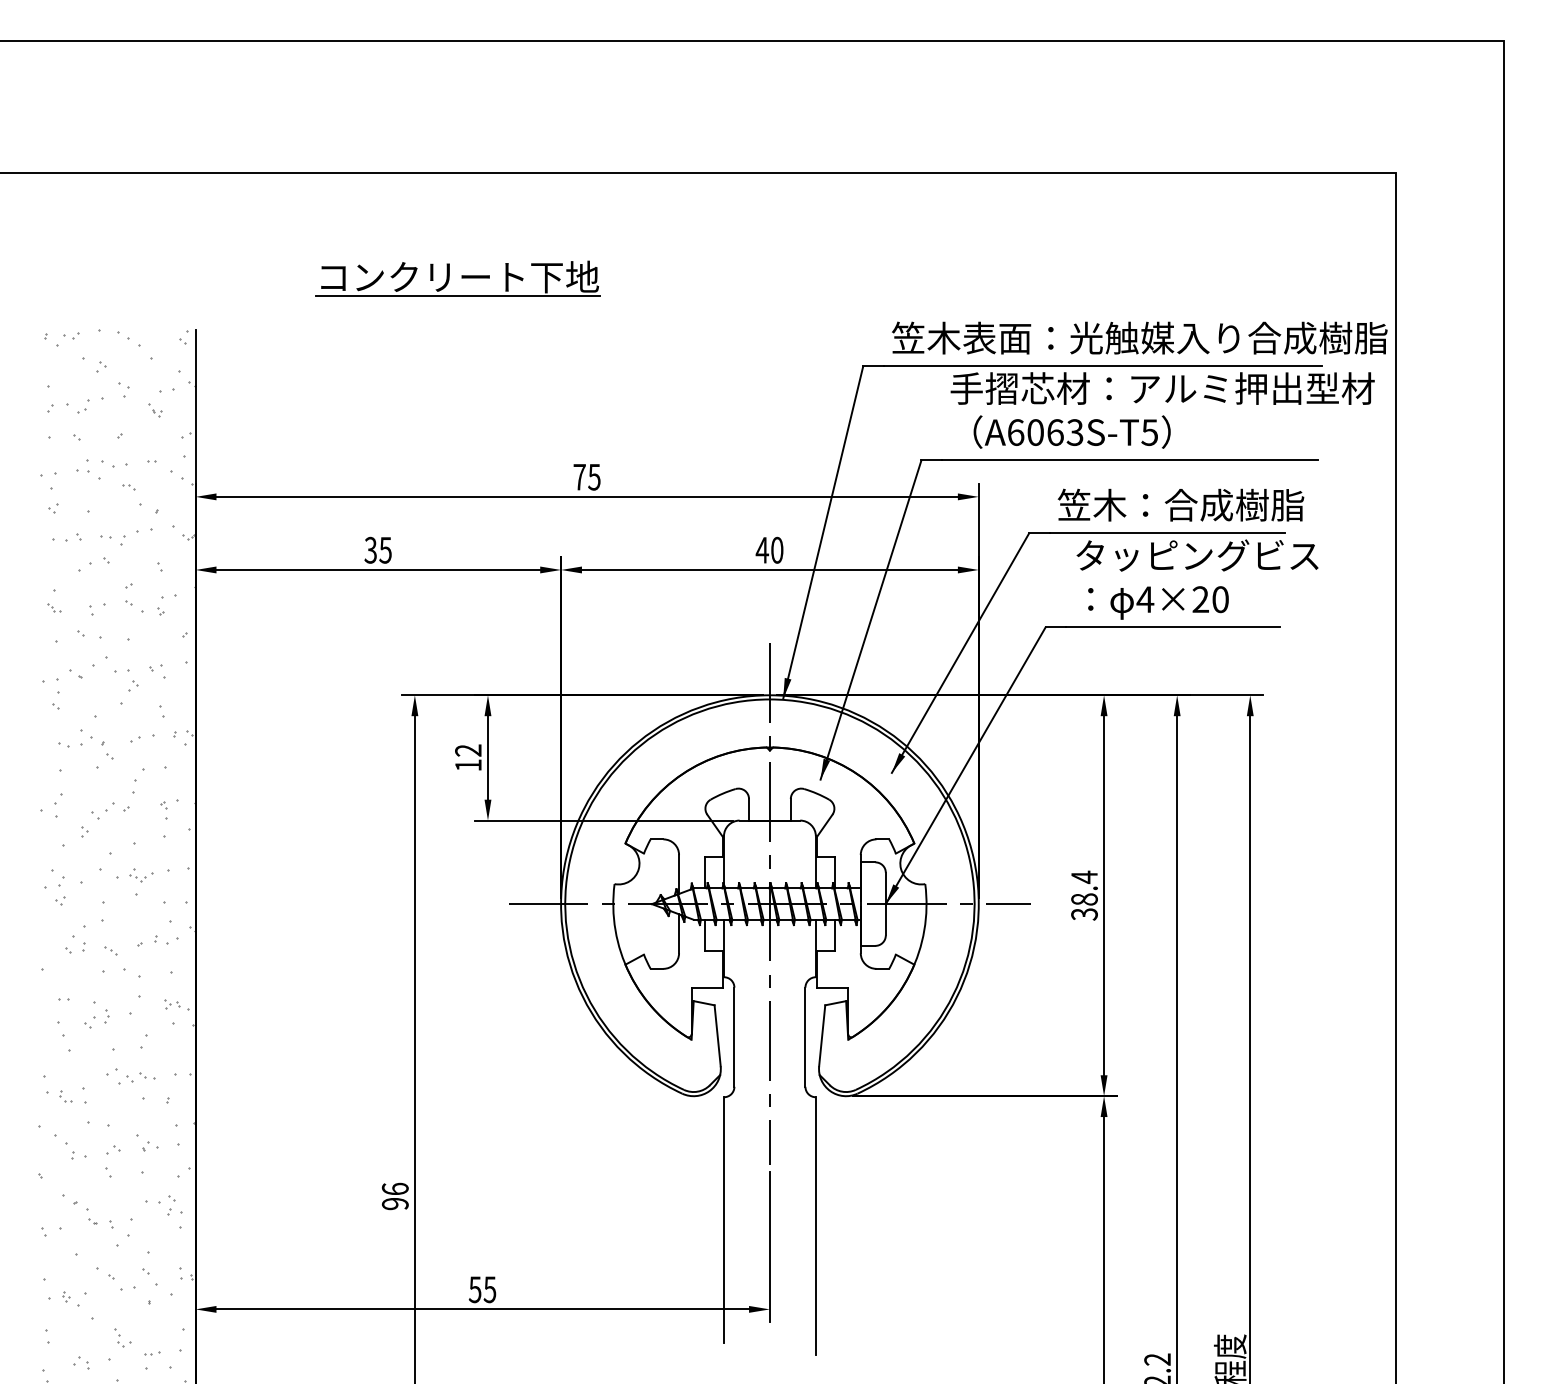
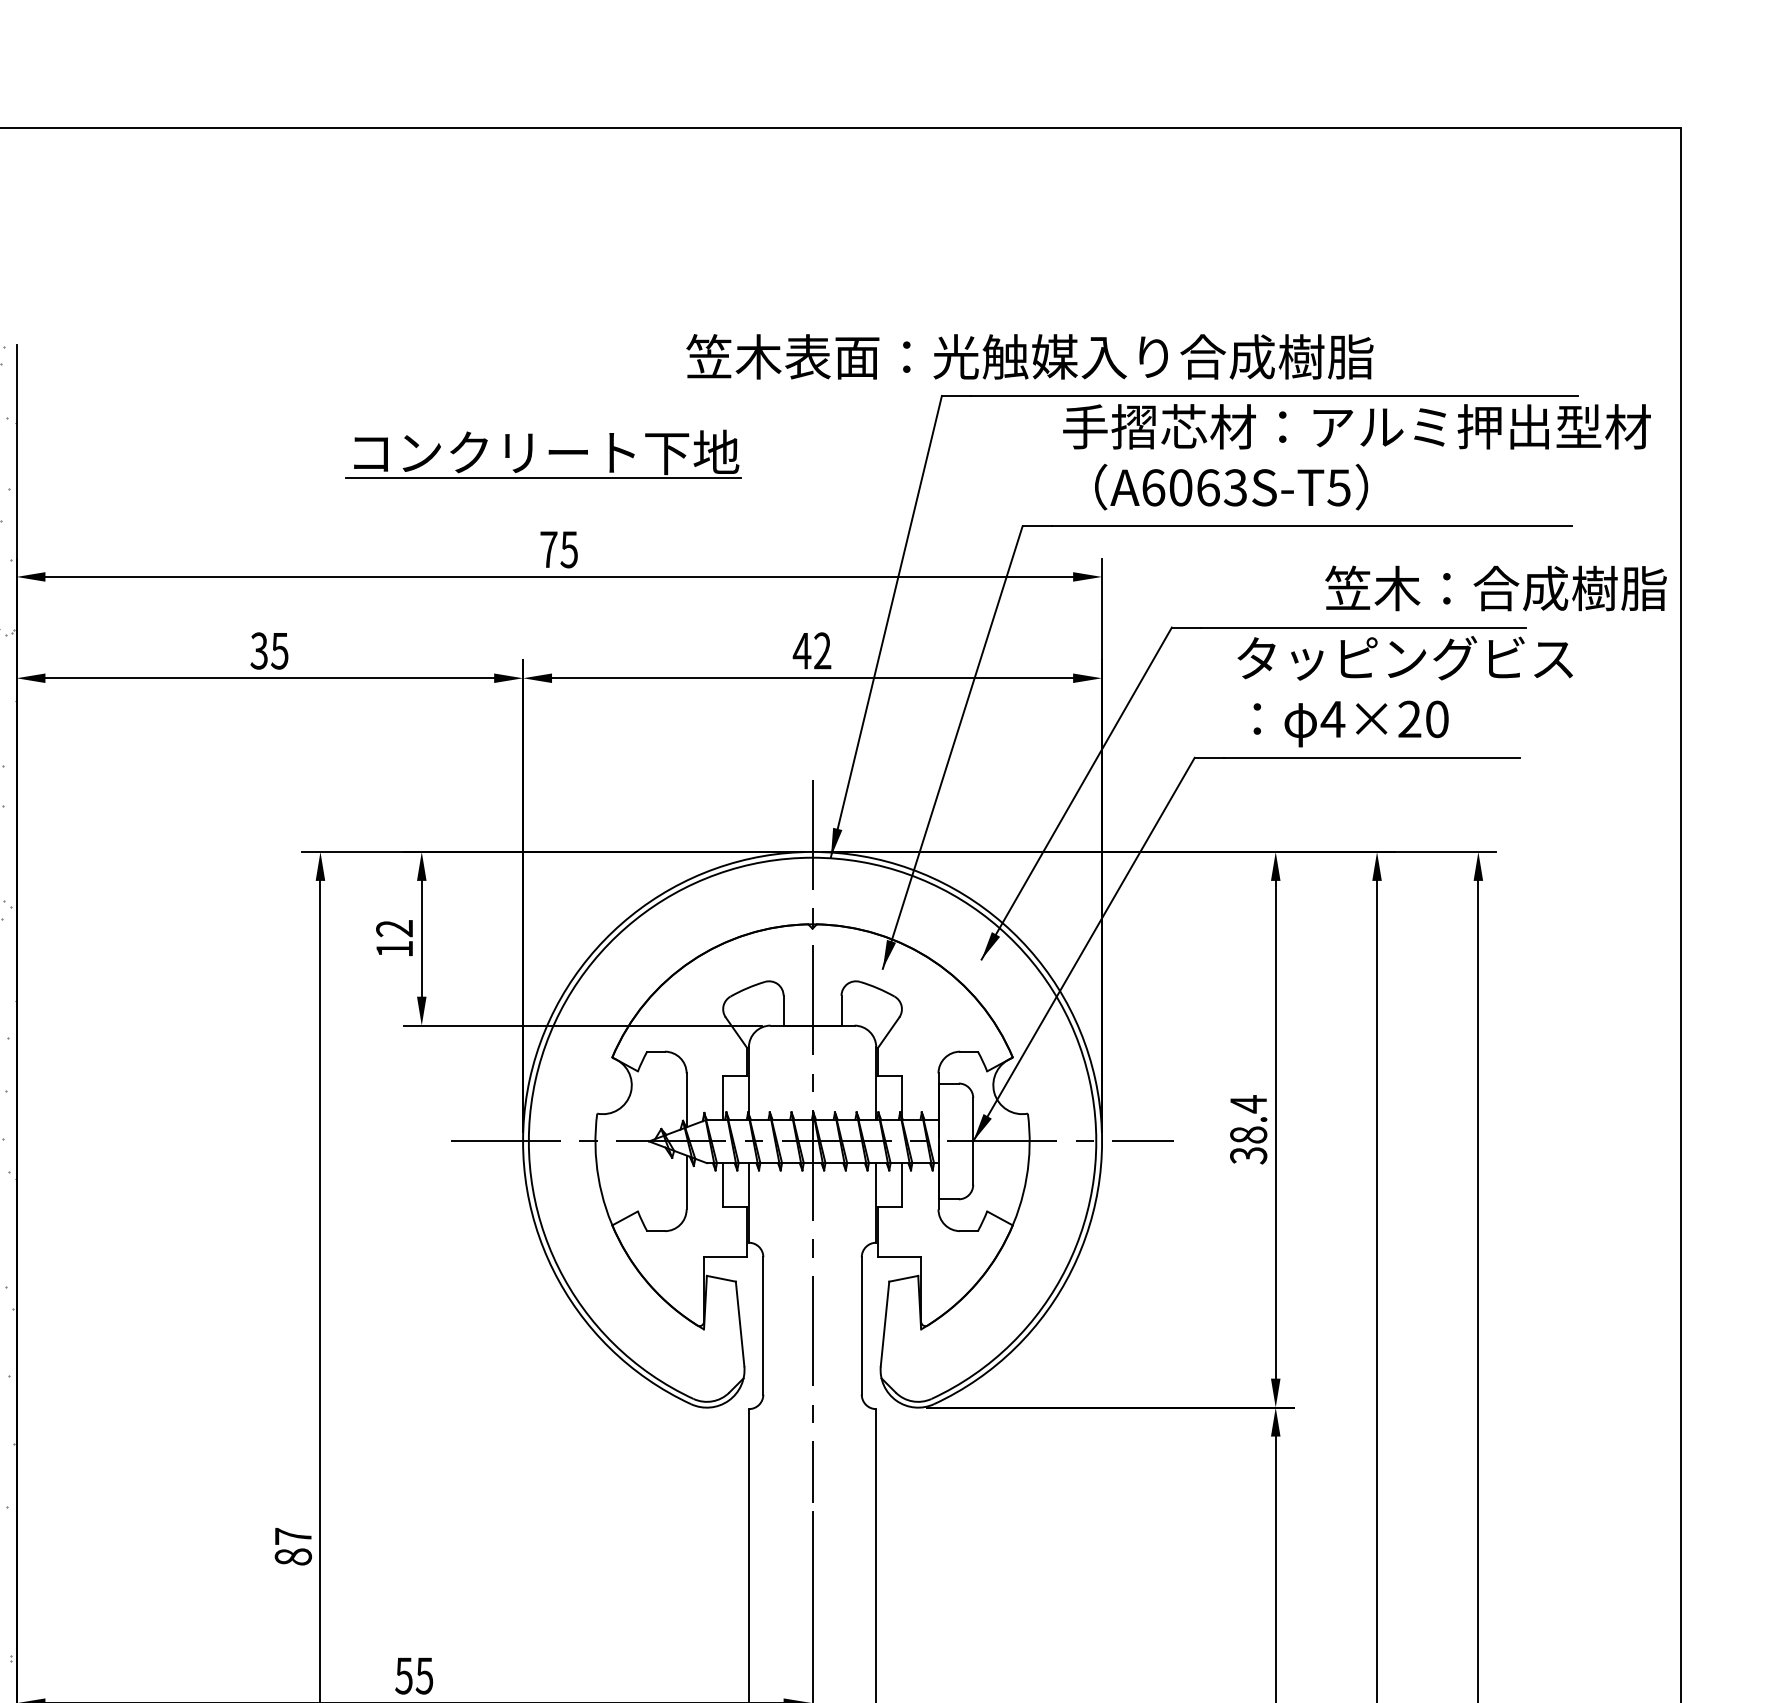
part: (457, 278) -> (543, 454), moved
text: (1139, 337) -> (1029, 356), moved
text: (1180, 504) -> (1495, 587), moved
text: (777, 550) -> (823, 651), 40 -> 42
text: (394, 1196) -> (292, 1546), 96 -> 87

